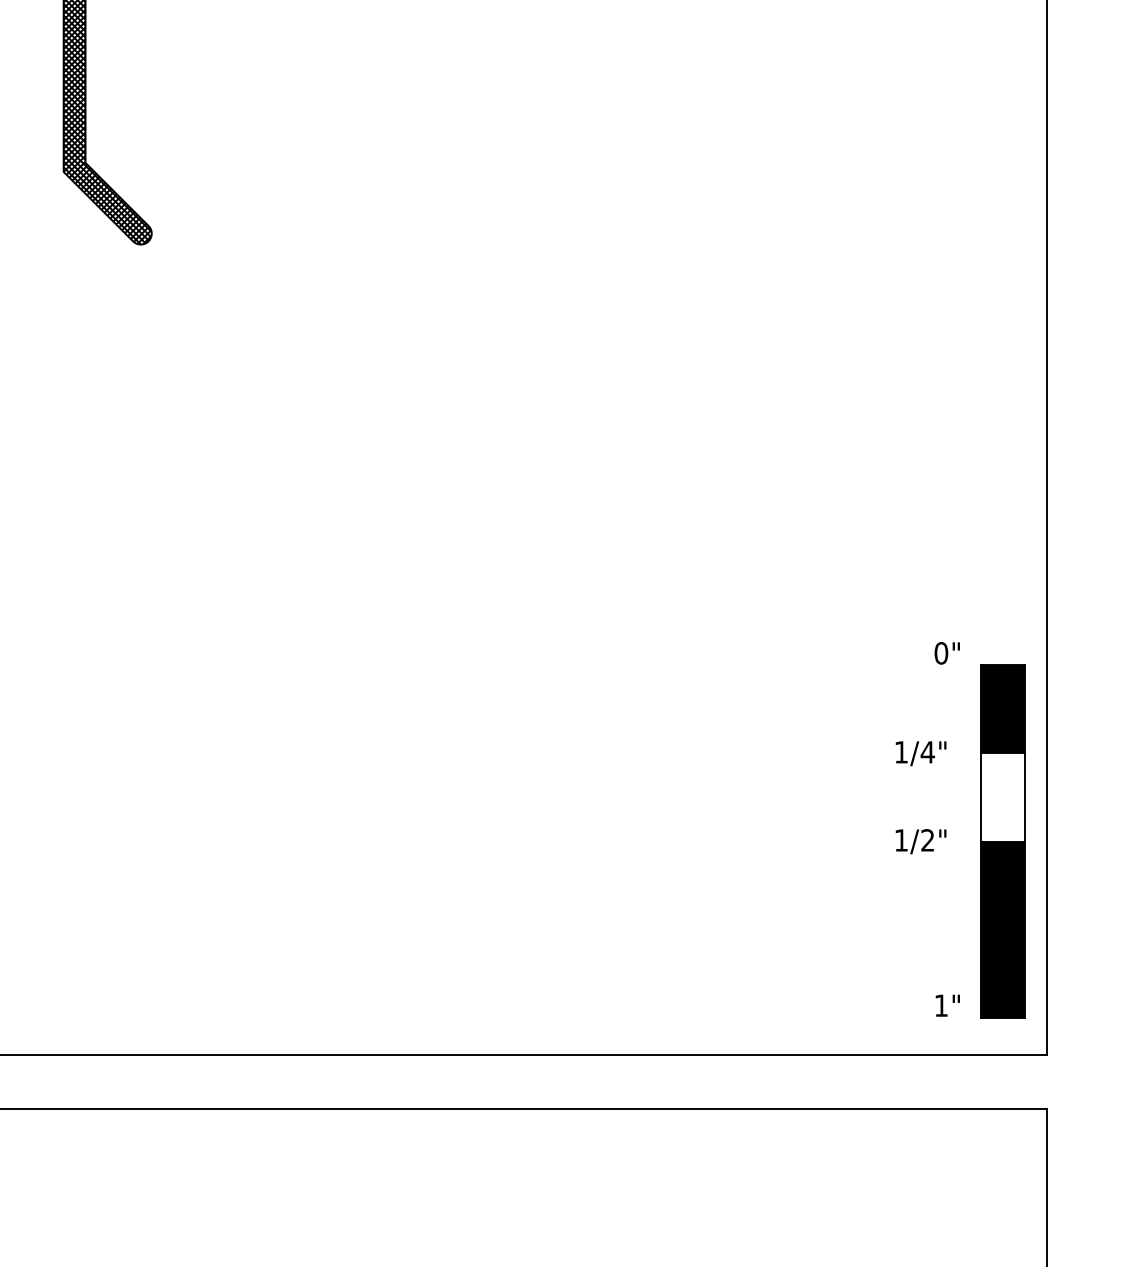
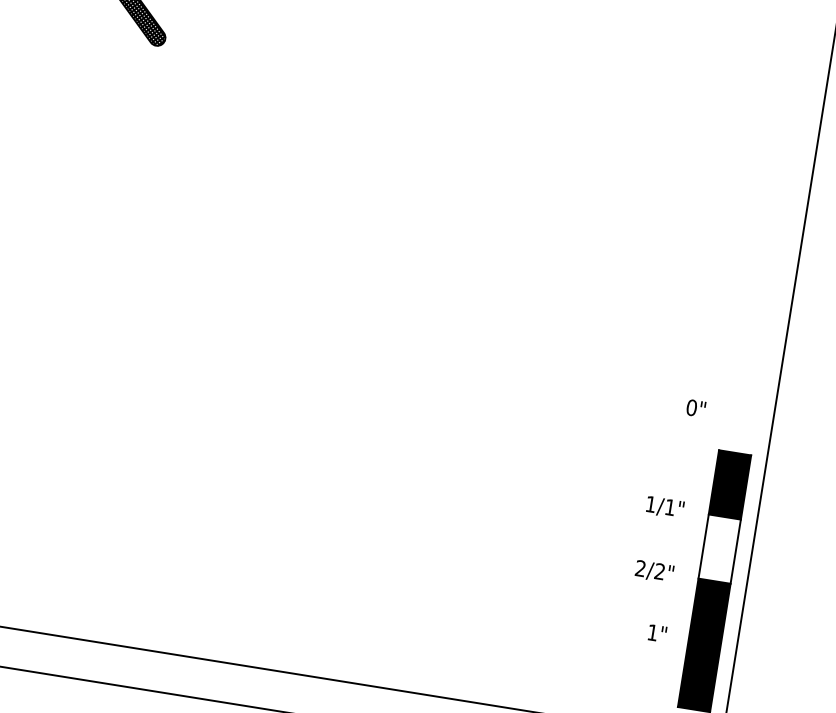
text: (946, 653) -> (695, 408), moved
text: (927, 752) -> (669, 507), 1/4" -> 1/1"
text: (900, 840) -> (640, 568), 1/2" -> 2/2"
text: (947, 1005) -> (657, 633), moved

